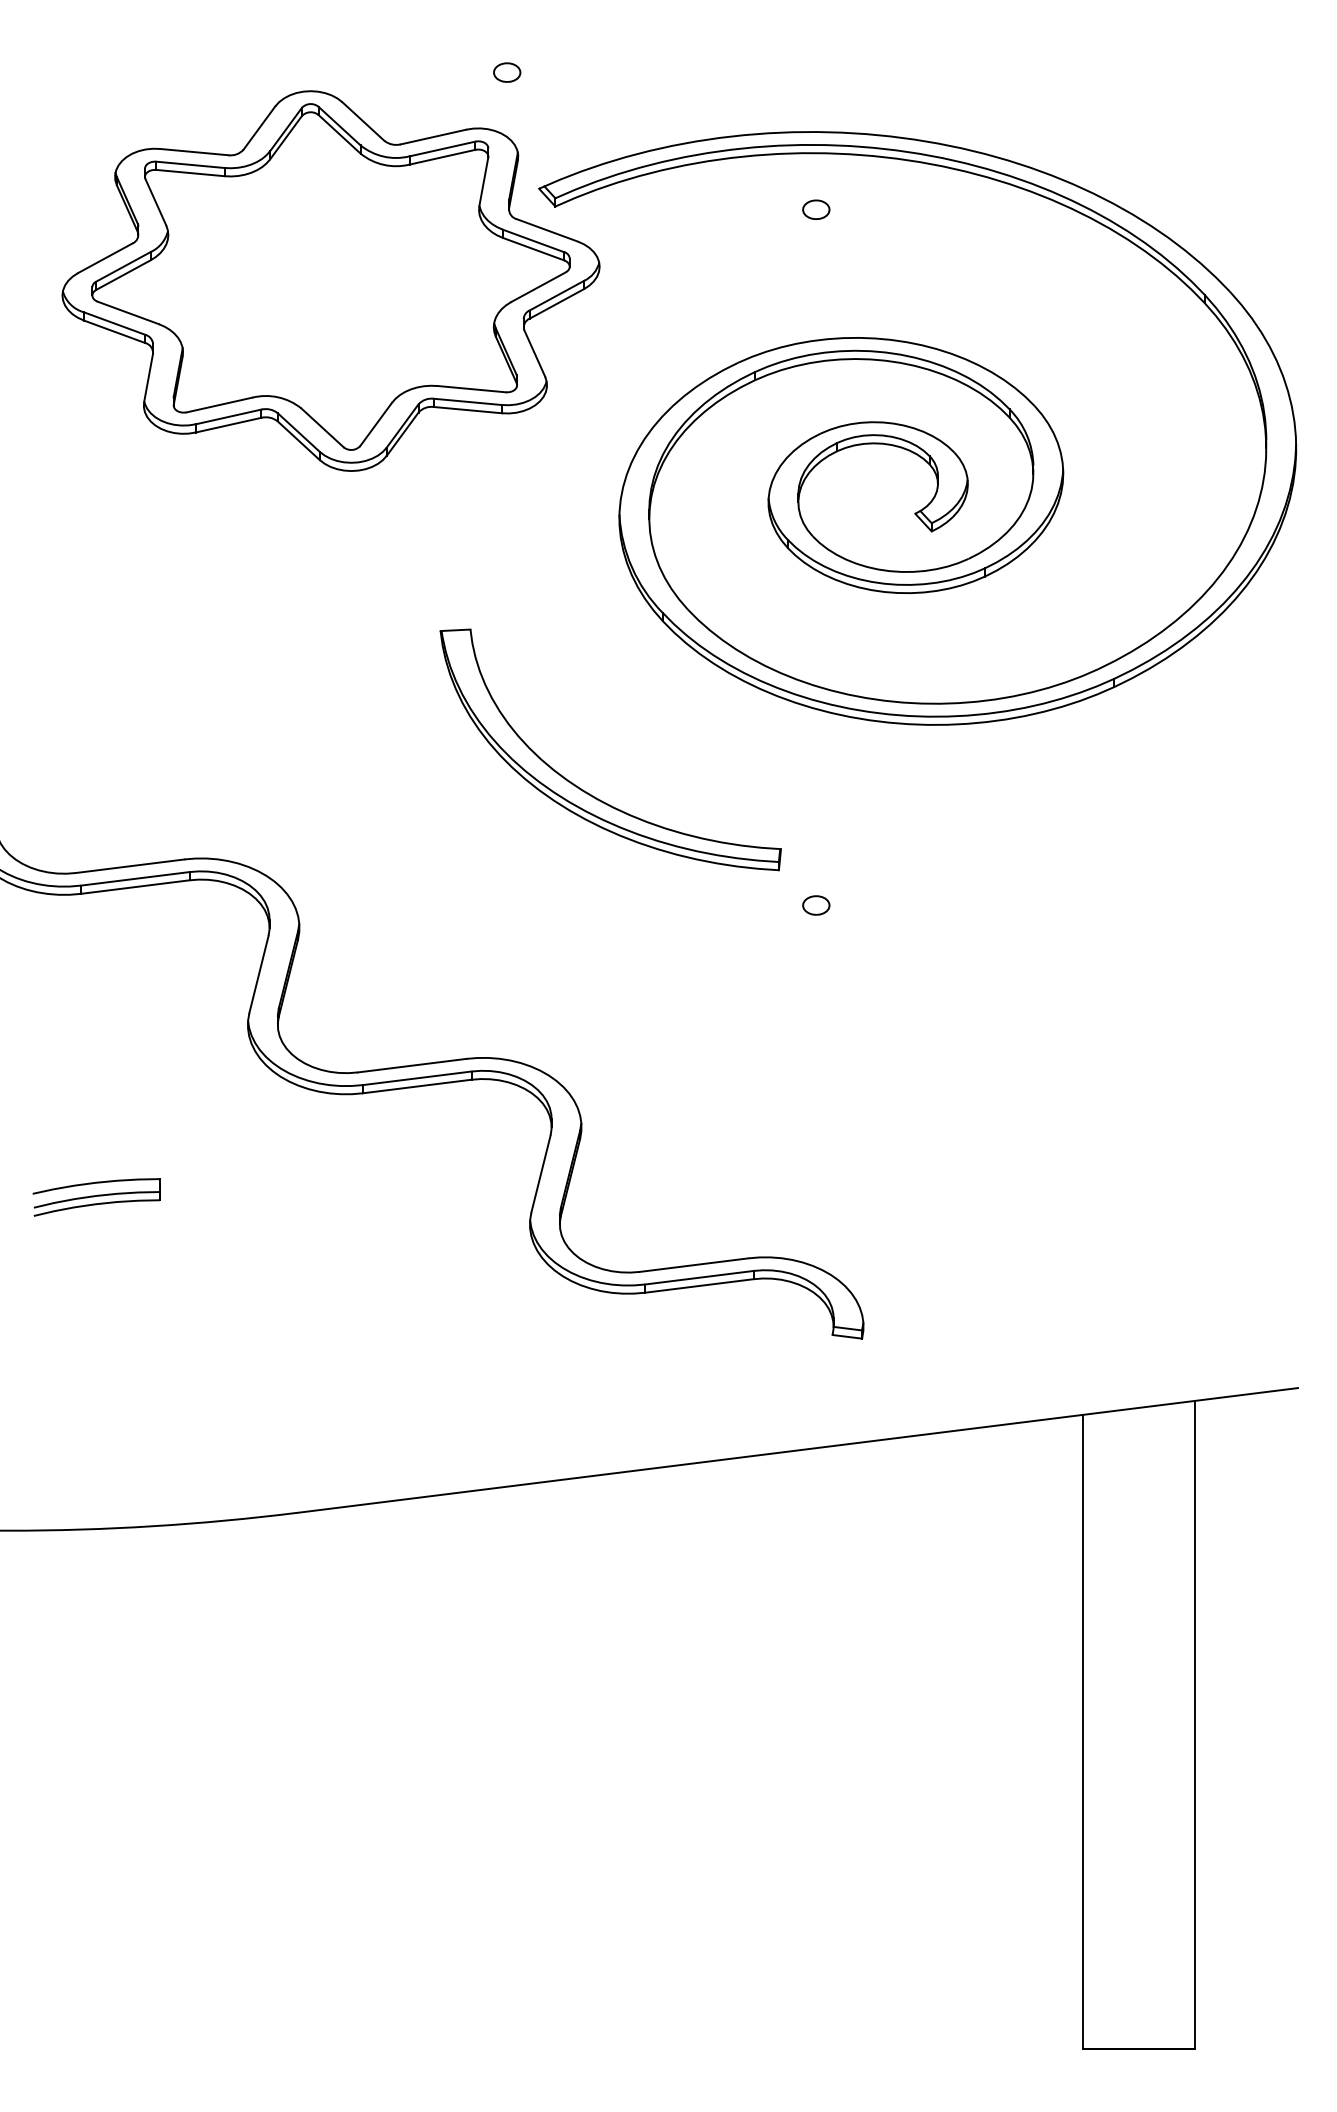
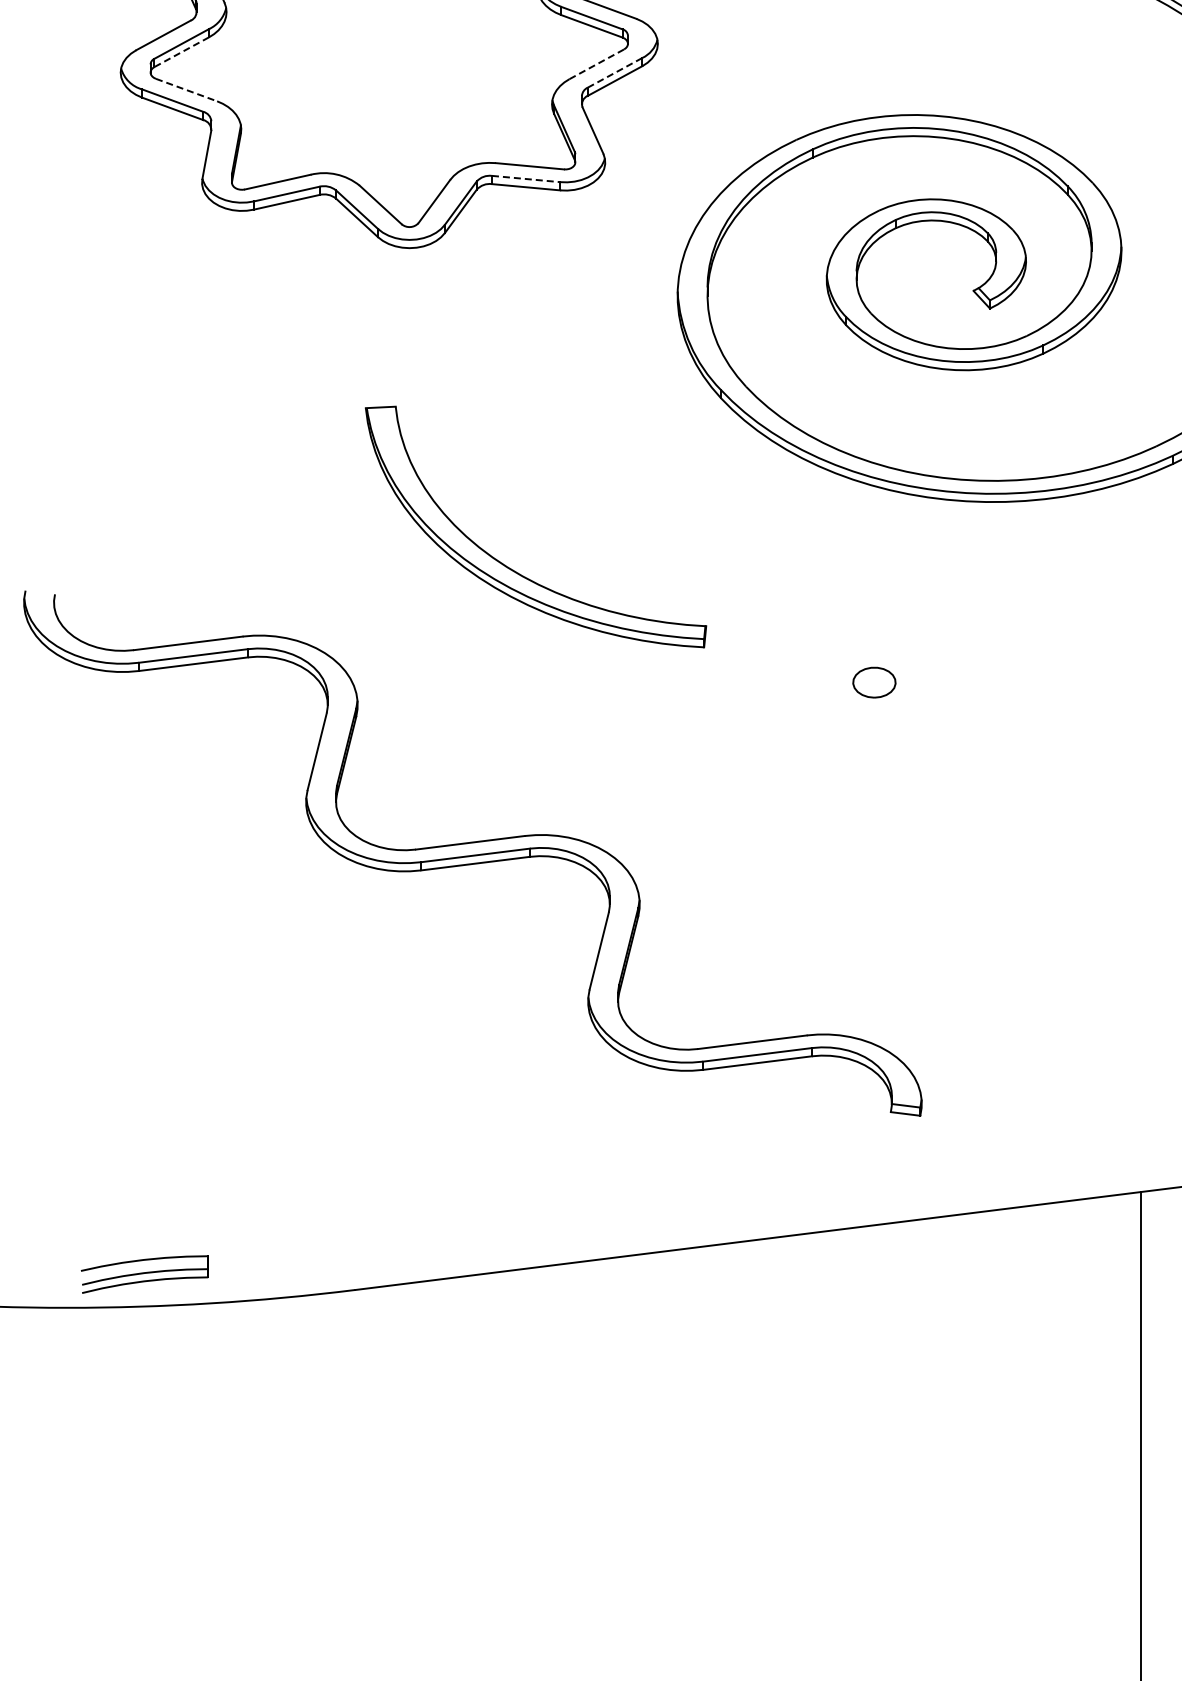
line: (123, 275) -> (181, 52), solid -> dashed
line: (539, 286) -> (597, 63), solid -> dashed
line: (557, 295) -> (615, 72), solid -> dashed
line: (128, 312) -> (186, 89), solid -> dashed
line: (468, 401) -> (526, 178), solid -> dashed
part: (583, 789) -> (508, 566), moved
part: (816, 905) -> (874, 682), size x1.6
part: (96, 1197) -> (144, 1274), moved

